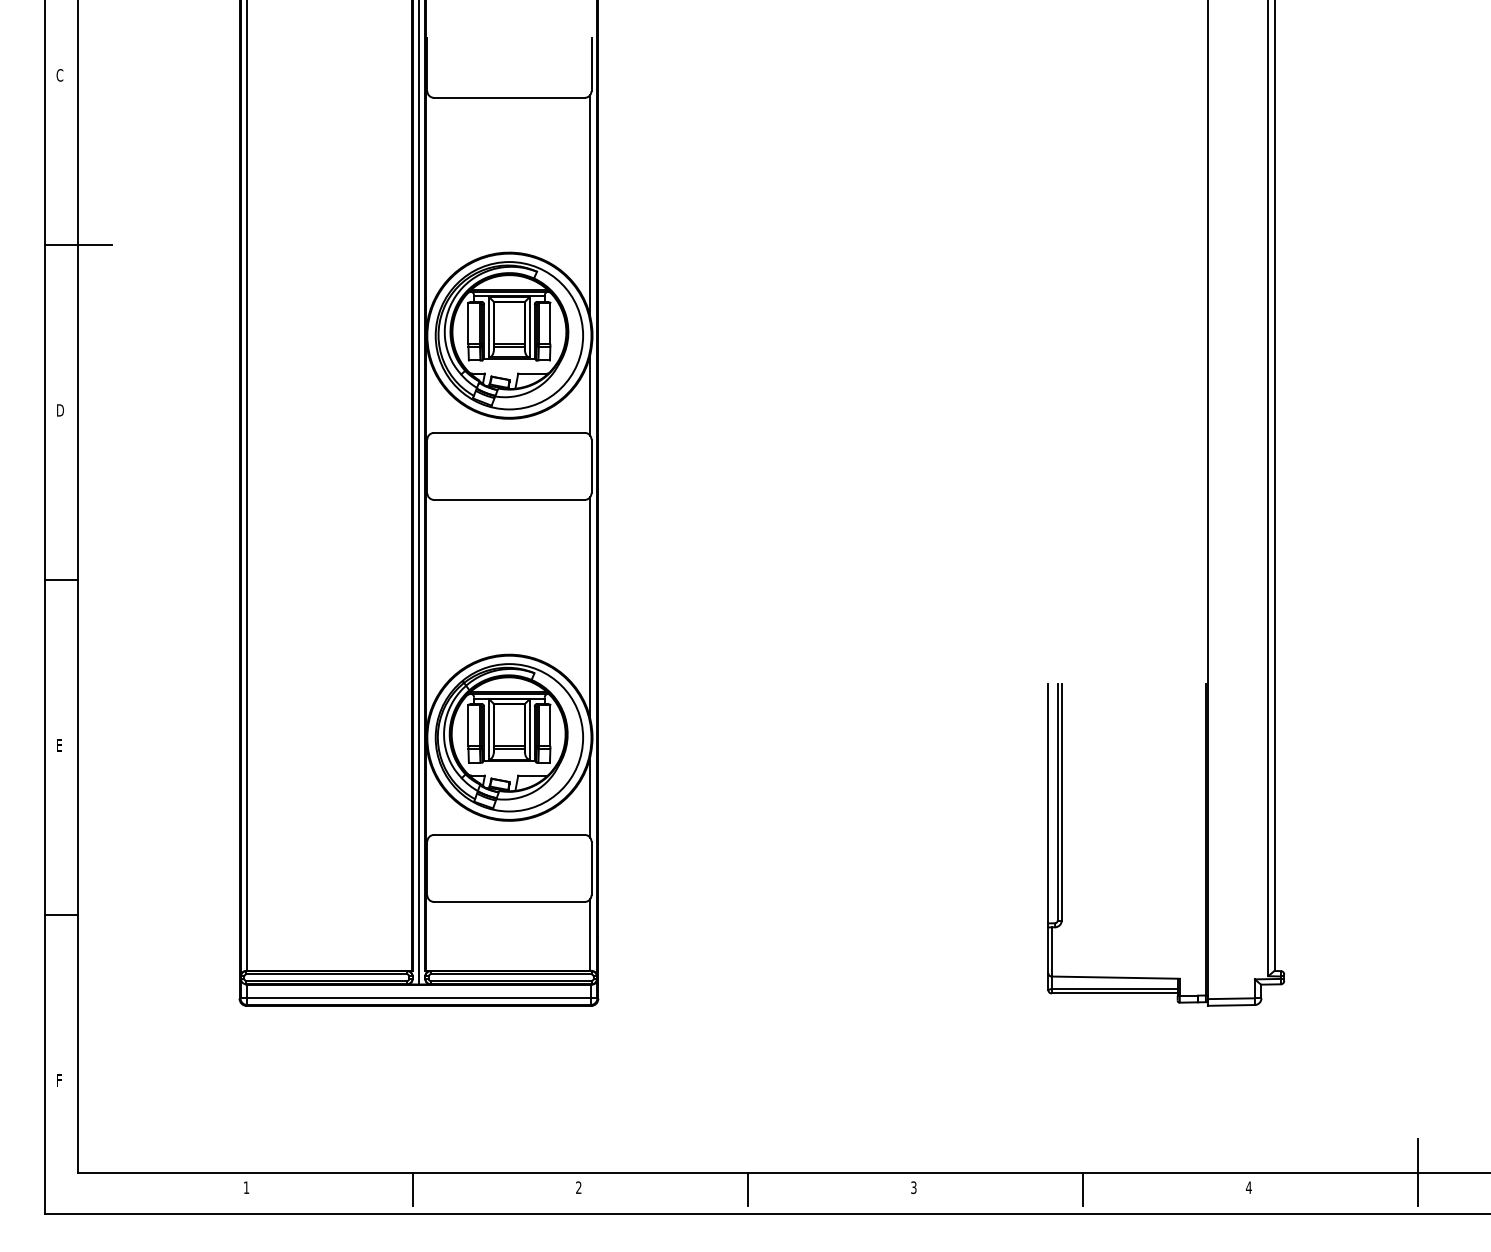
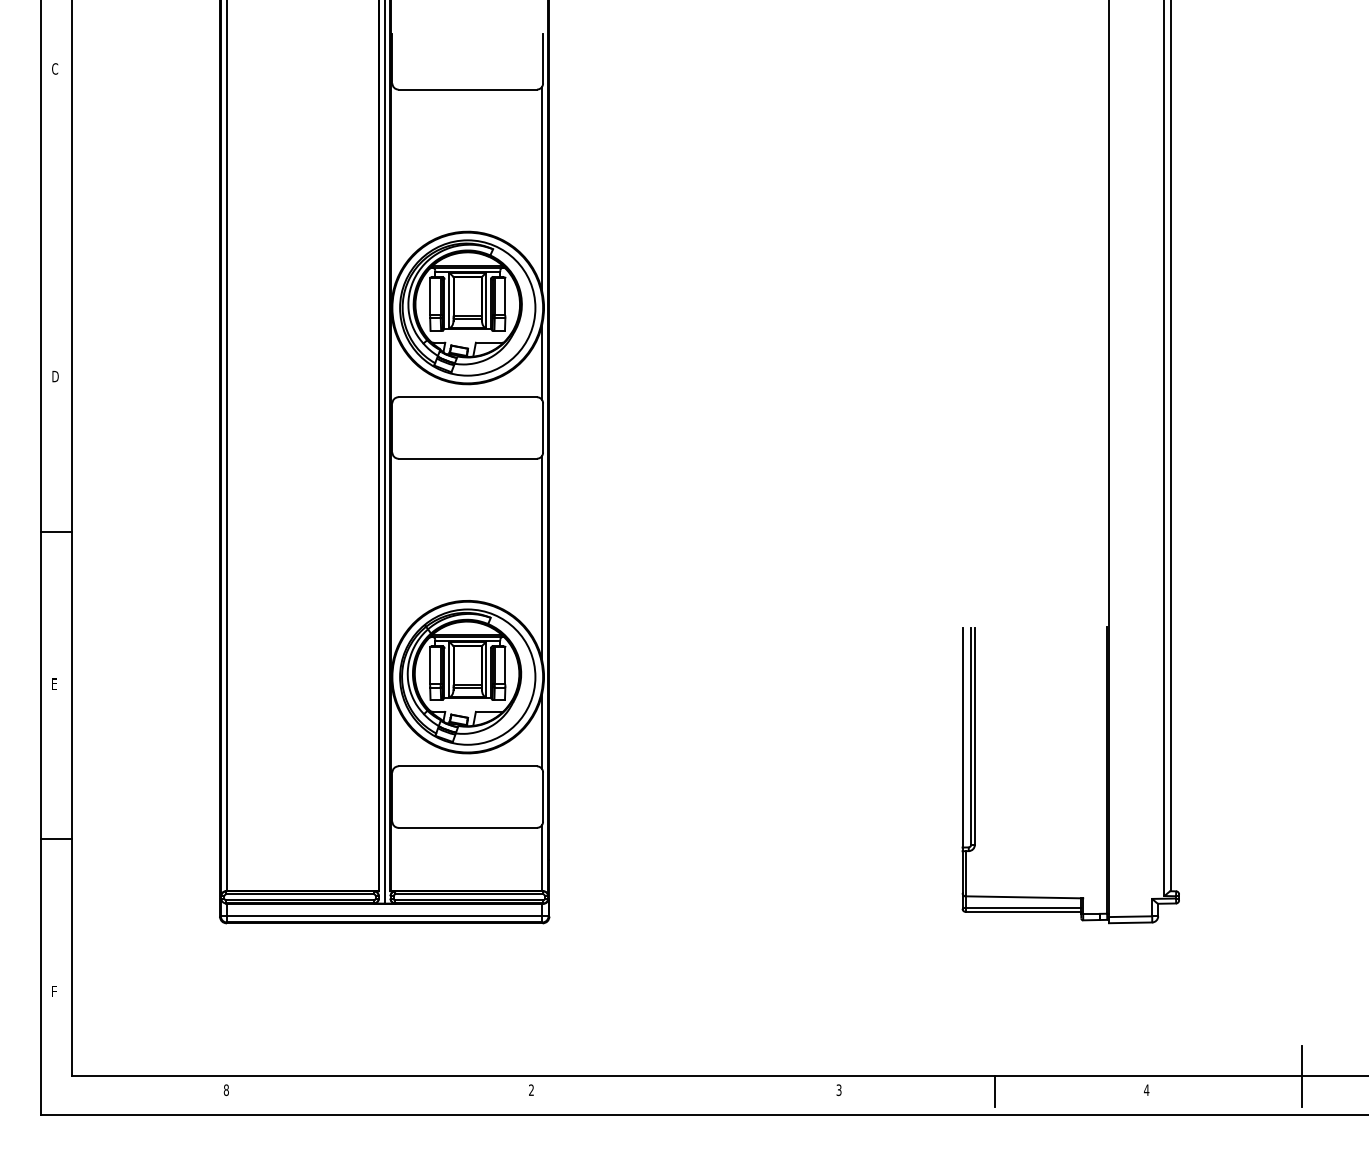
line: (77, 244) -> (71, 224), removed
text: (246, 1187) -> (226, 1090), 1 -> 8
line: (413, 1189) -> (379, 1091), removed
line: (748, 1189) -> (687, 1091), removed

